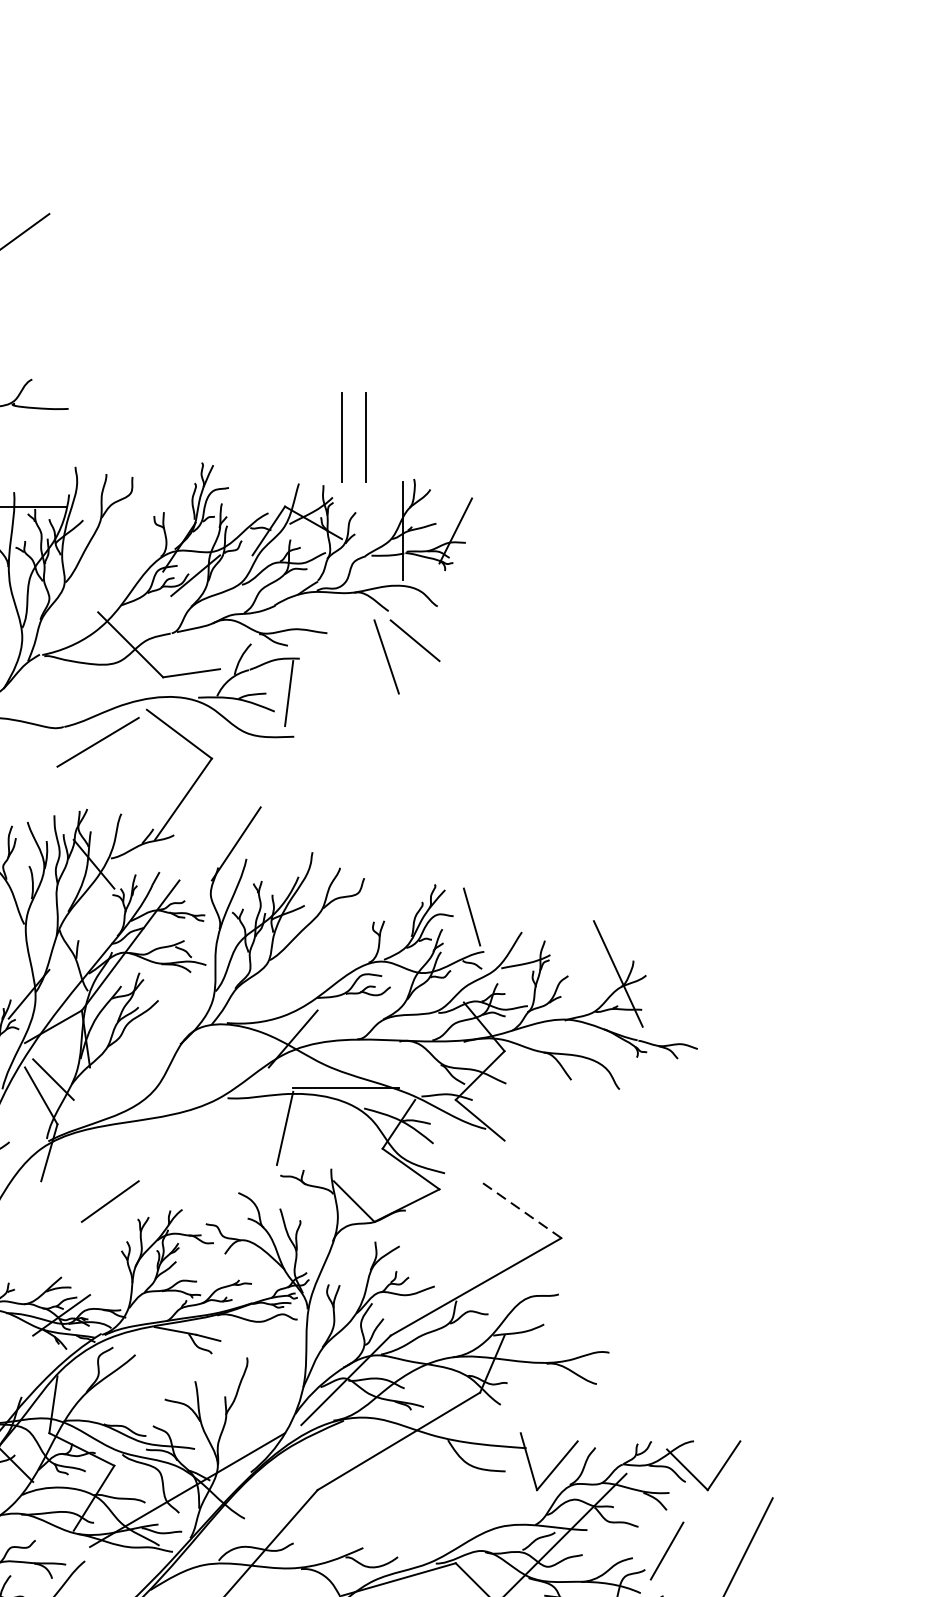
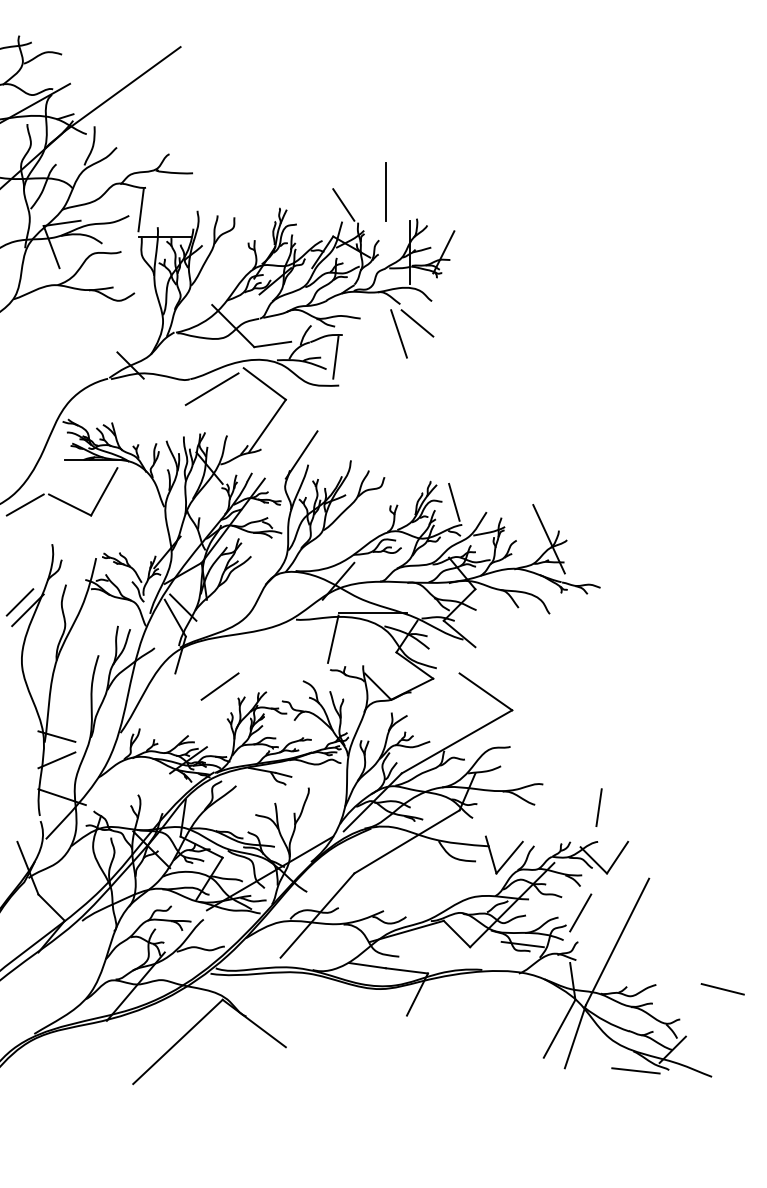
line: (341, 437) -> (369, 191), removed
line: (300, 457) -> (343, 204), added
line: (520, 1209) -> (485, 691), dashed -> solid
line: (694, 1388) -> (598, 807), added

